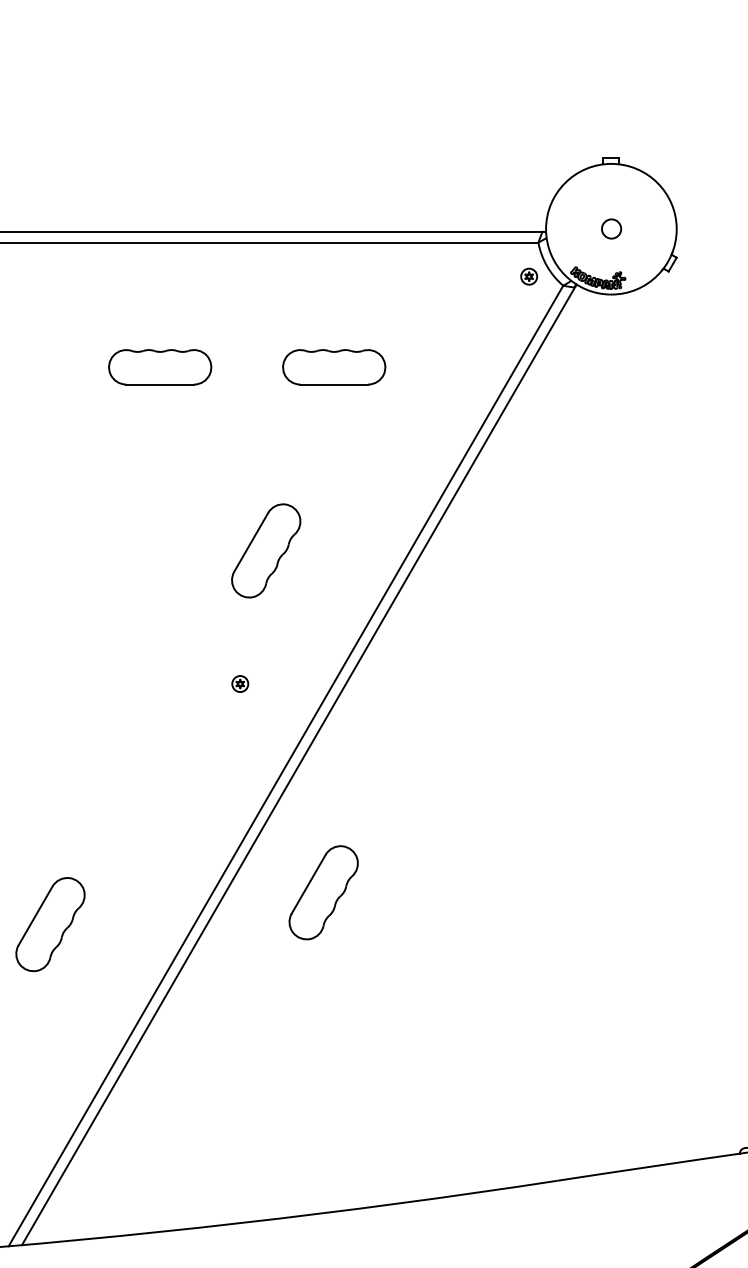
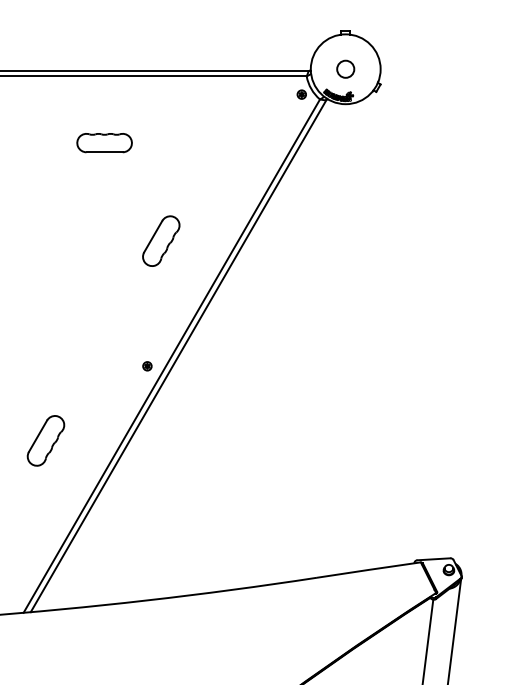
circle: (610, 227) -> (345, 68), size x1.67
part: (333, 368) -> (197, 143), removed
part: (240, 684) -> (147, 366), moved
part: (322, 892) -> (191, 423), removed

